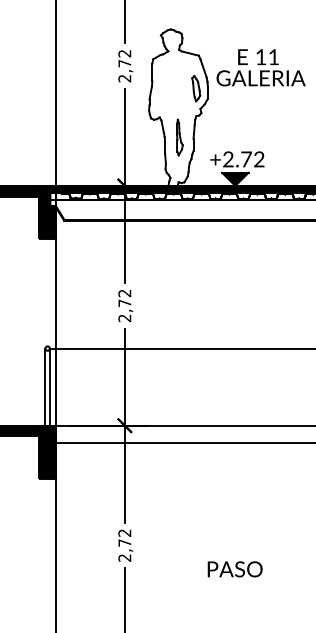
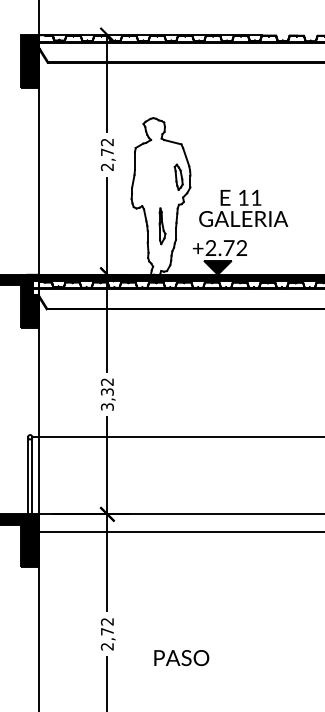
text: (260, 66) -> (243, 207), moved
text: (123, 310) -> (106, 399), 2,72 -> 3,32
text: (234, 569) -> (181, 658), moved

